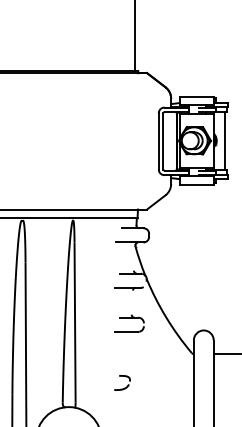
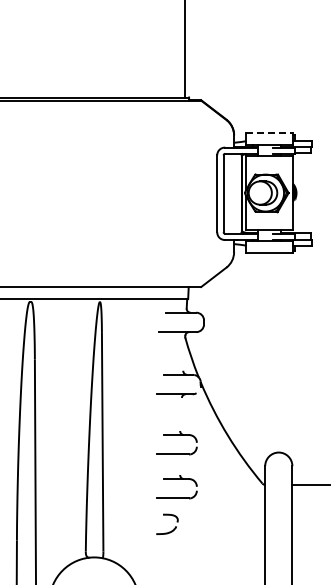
line: (197, 97) -> (270, 133), solid -> dashed
line: (224, 141) -> (307, 193), removed
part: (129, 350) -> (176, 479), added

